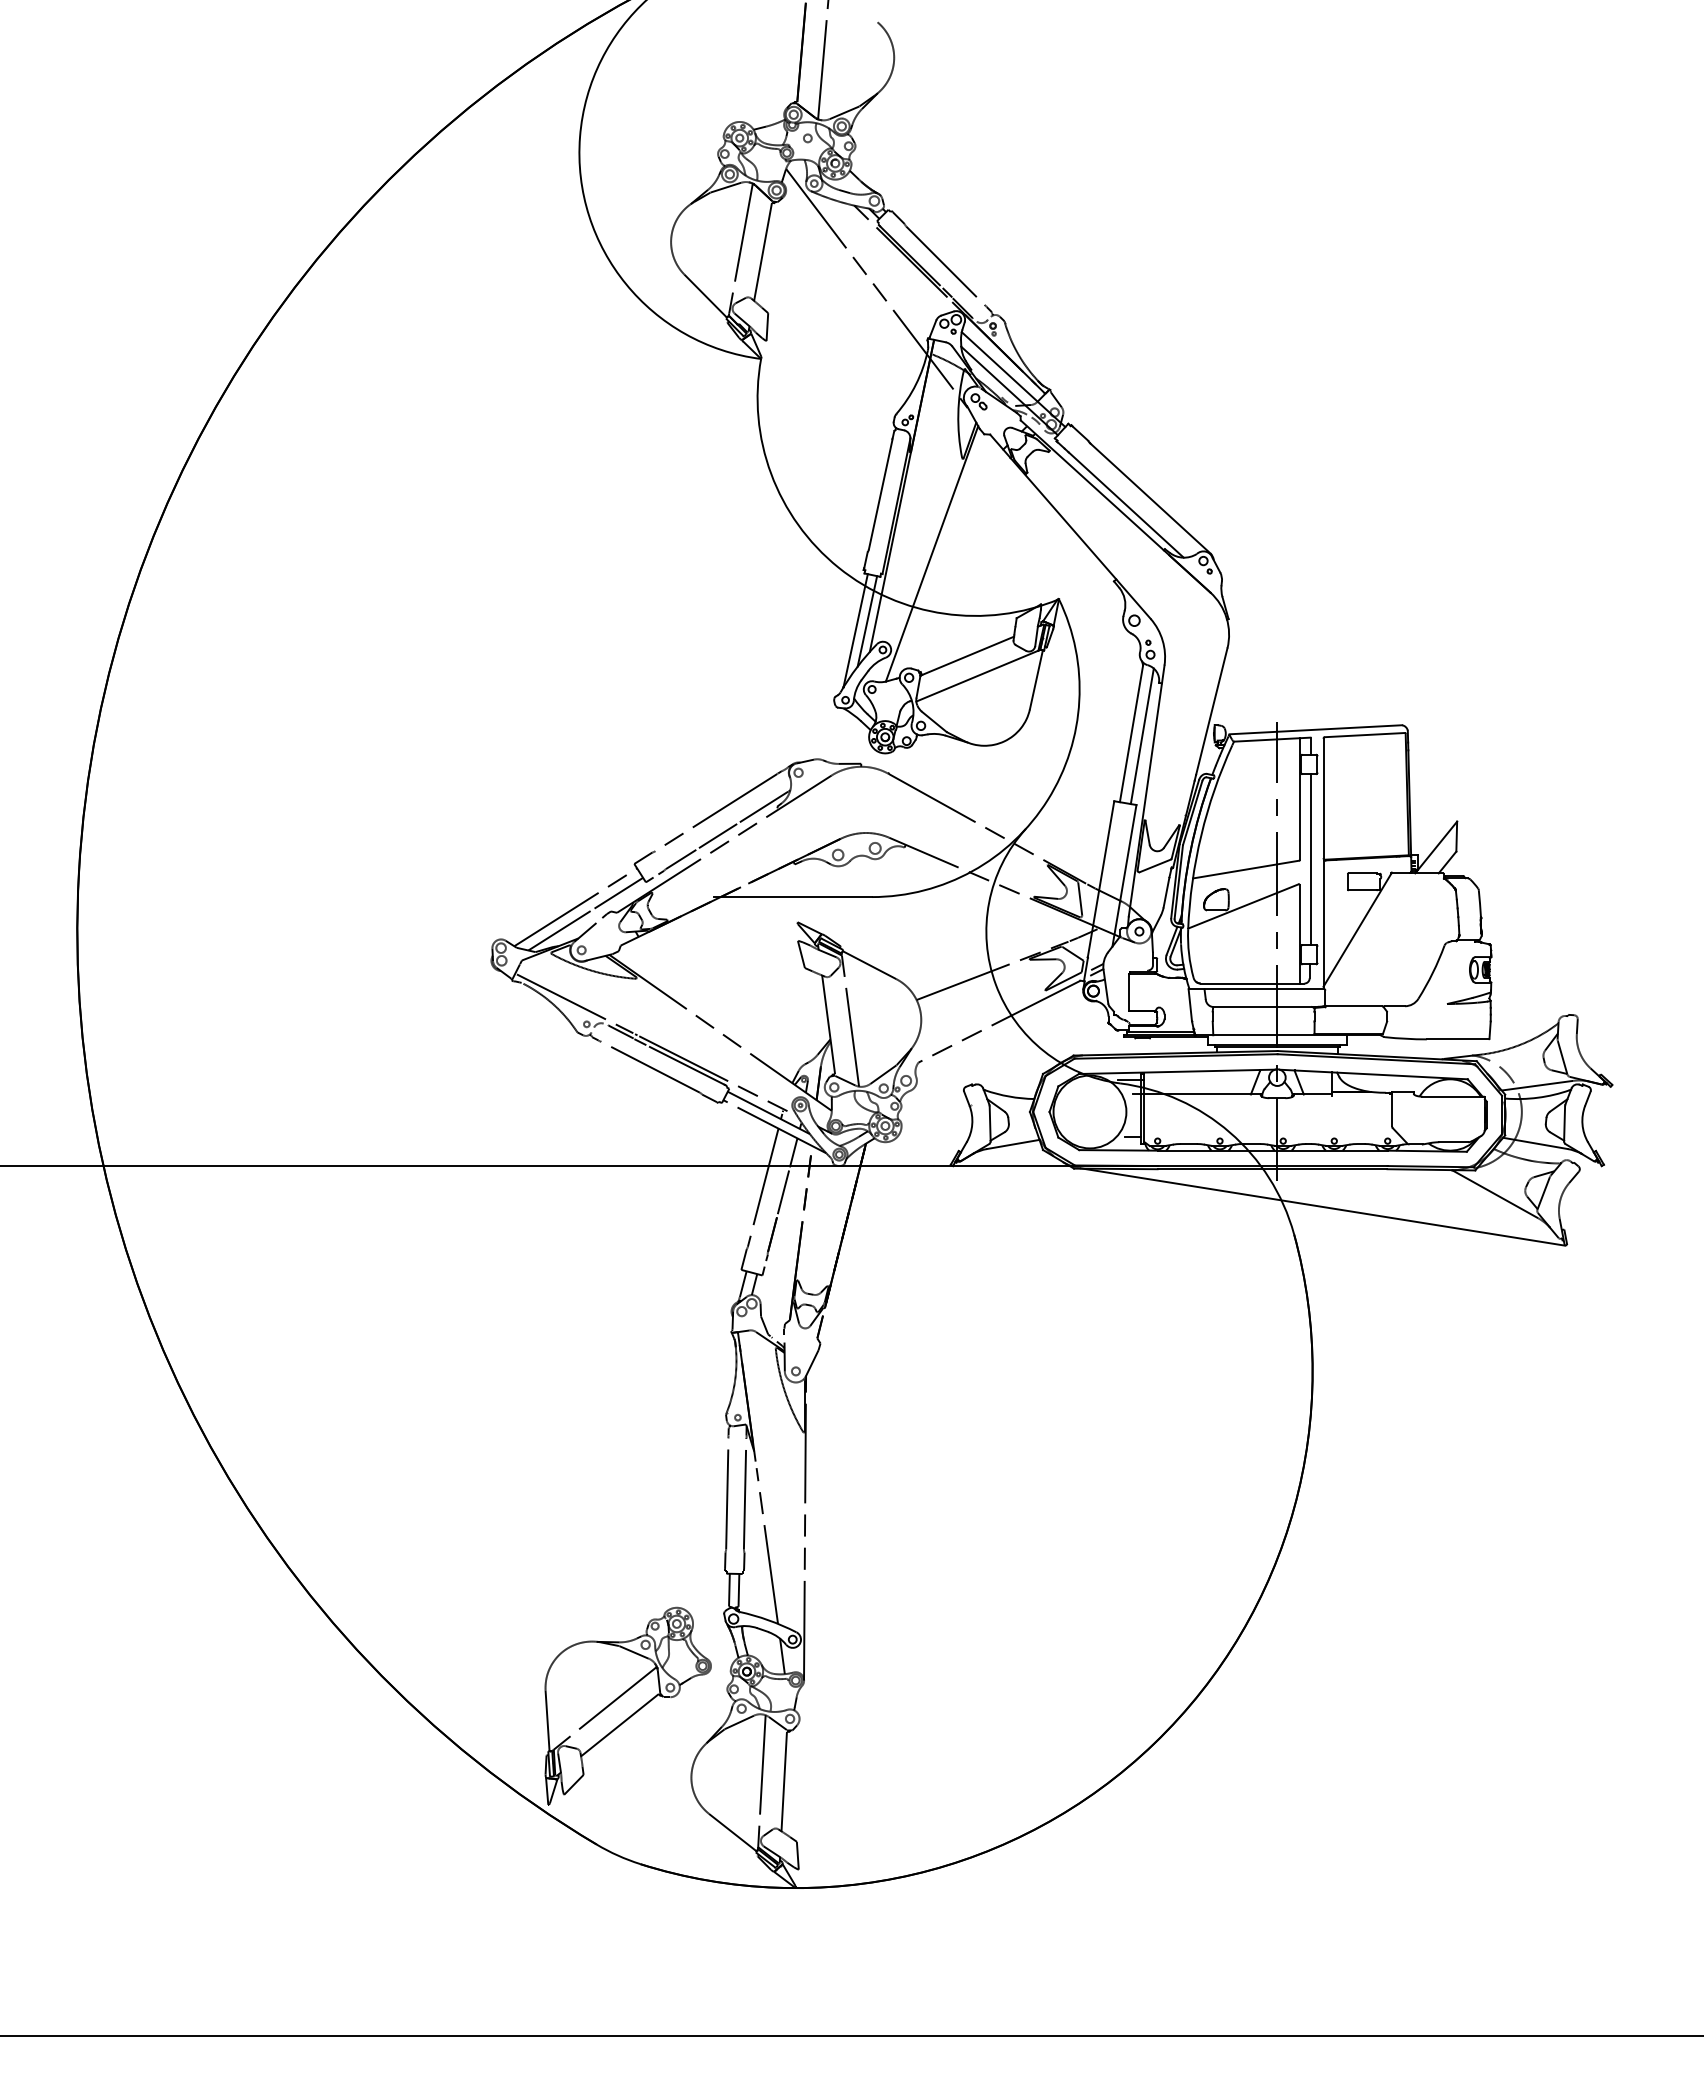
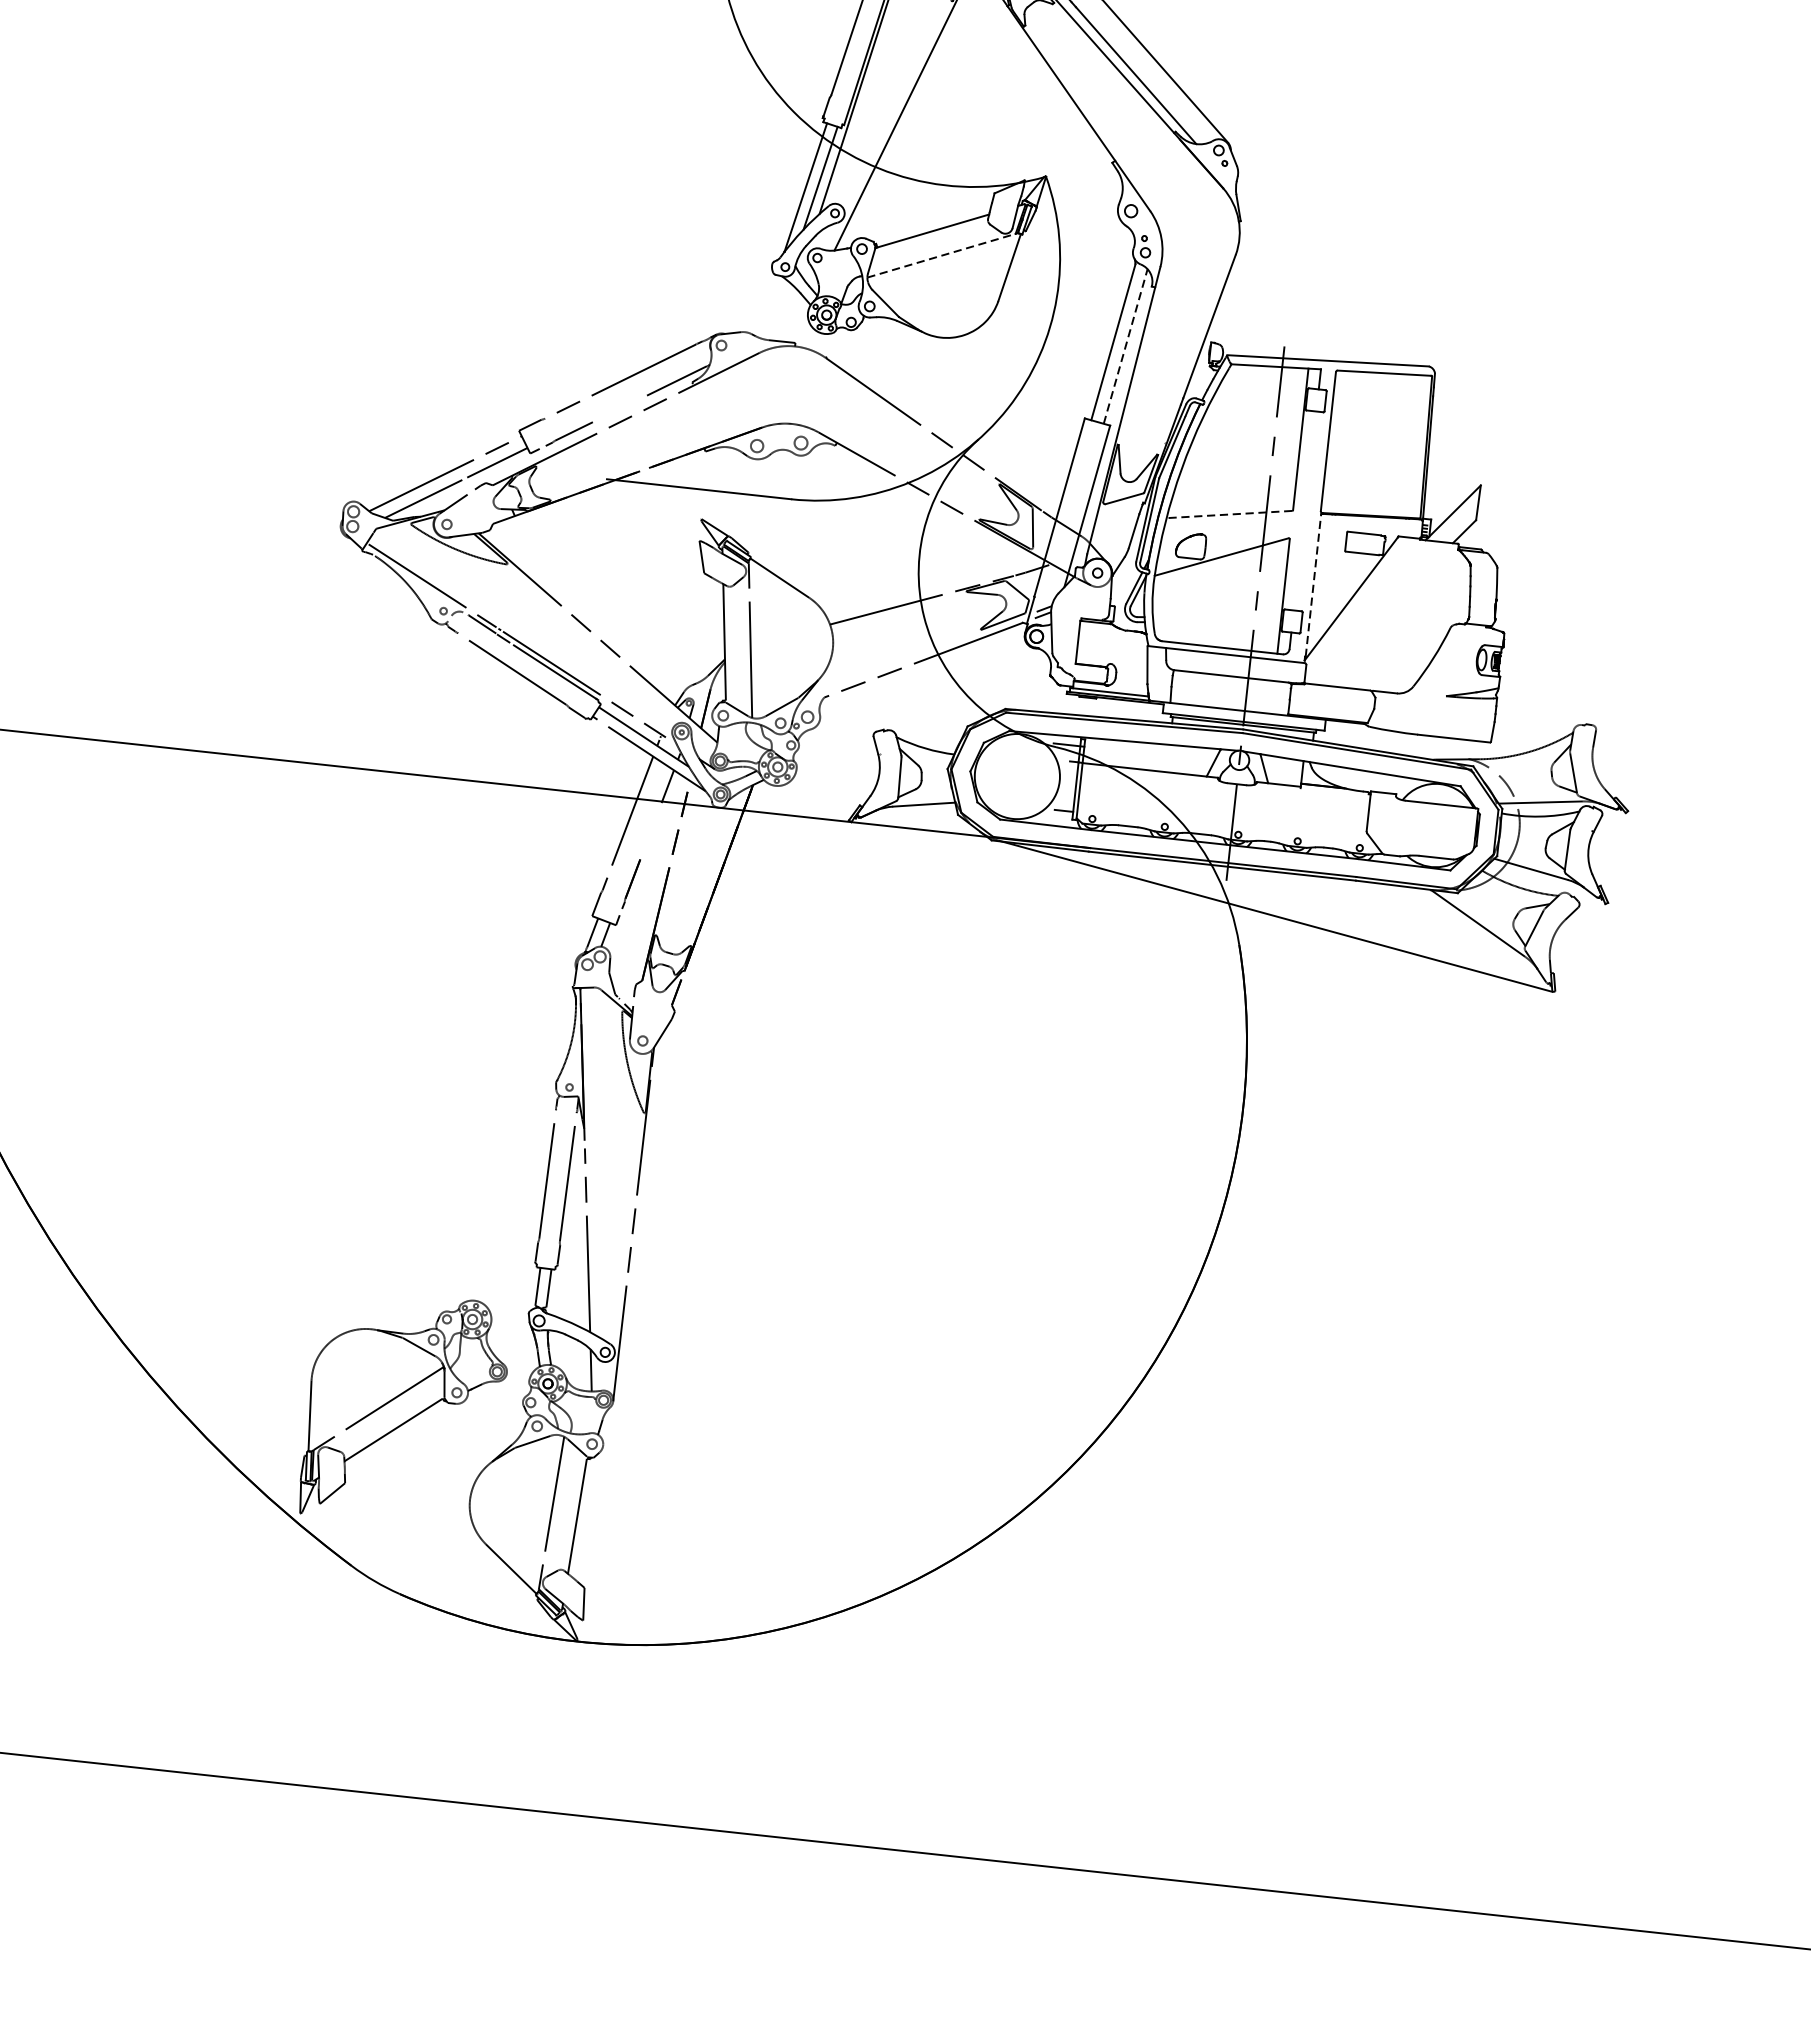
line: (977, 675) -> (941, 255), solid -> dashed
line: (1142, 736) -> (1125, 346), solid -> dashed
line: (718, 836) -> (620, 409), removed
line: (1310, 859) -> (1305, 510), removed
line: (1246, 869) -> (1229, 514), solid -> dashed
line: (1324, 922) -> (1313, 585), solid -> dashed
line: (783, 1192) -> (650, 831), removed

